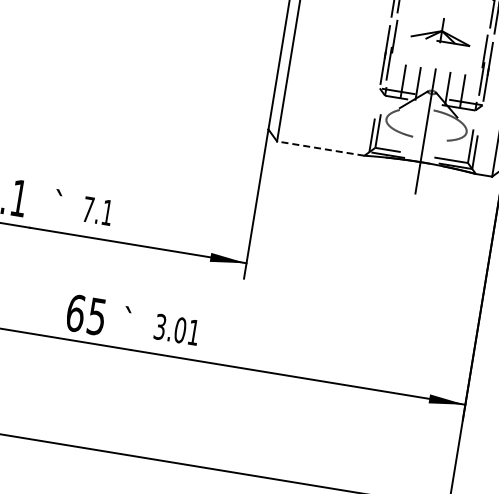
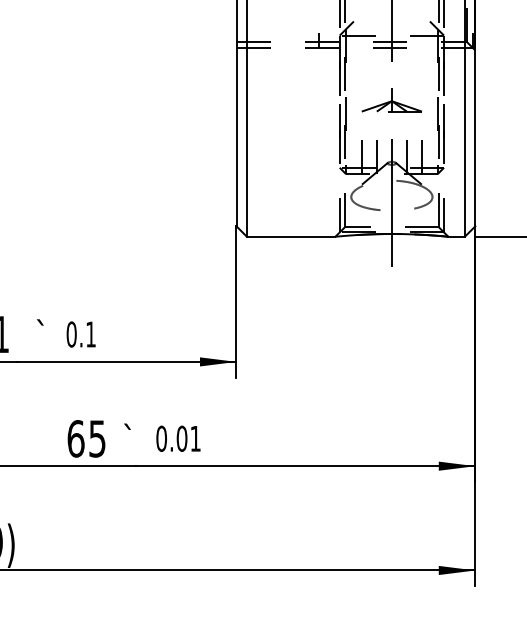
line: (320, 148) -> (290, 236), dashed -> solid
text: (88, 209) -> (71, 334), 7.1 -> 0.1
text: (160, 326) -> (161, 438), 3.01 -> 0.01

